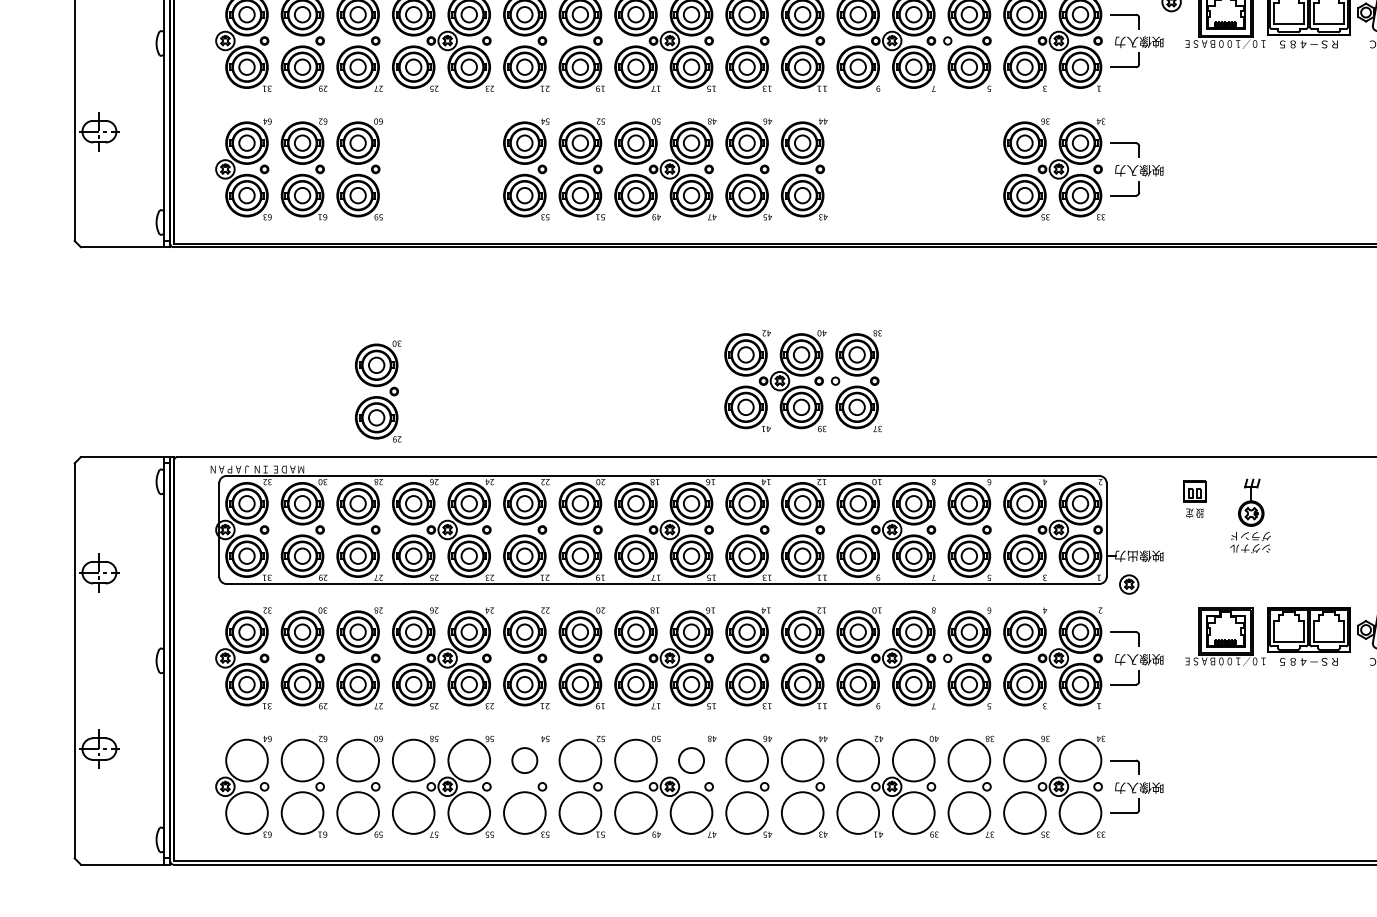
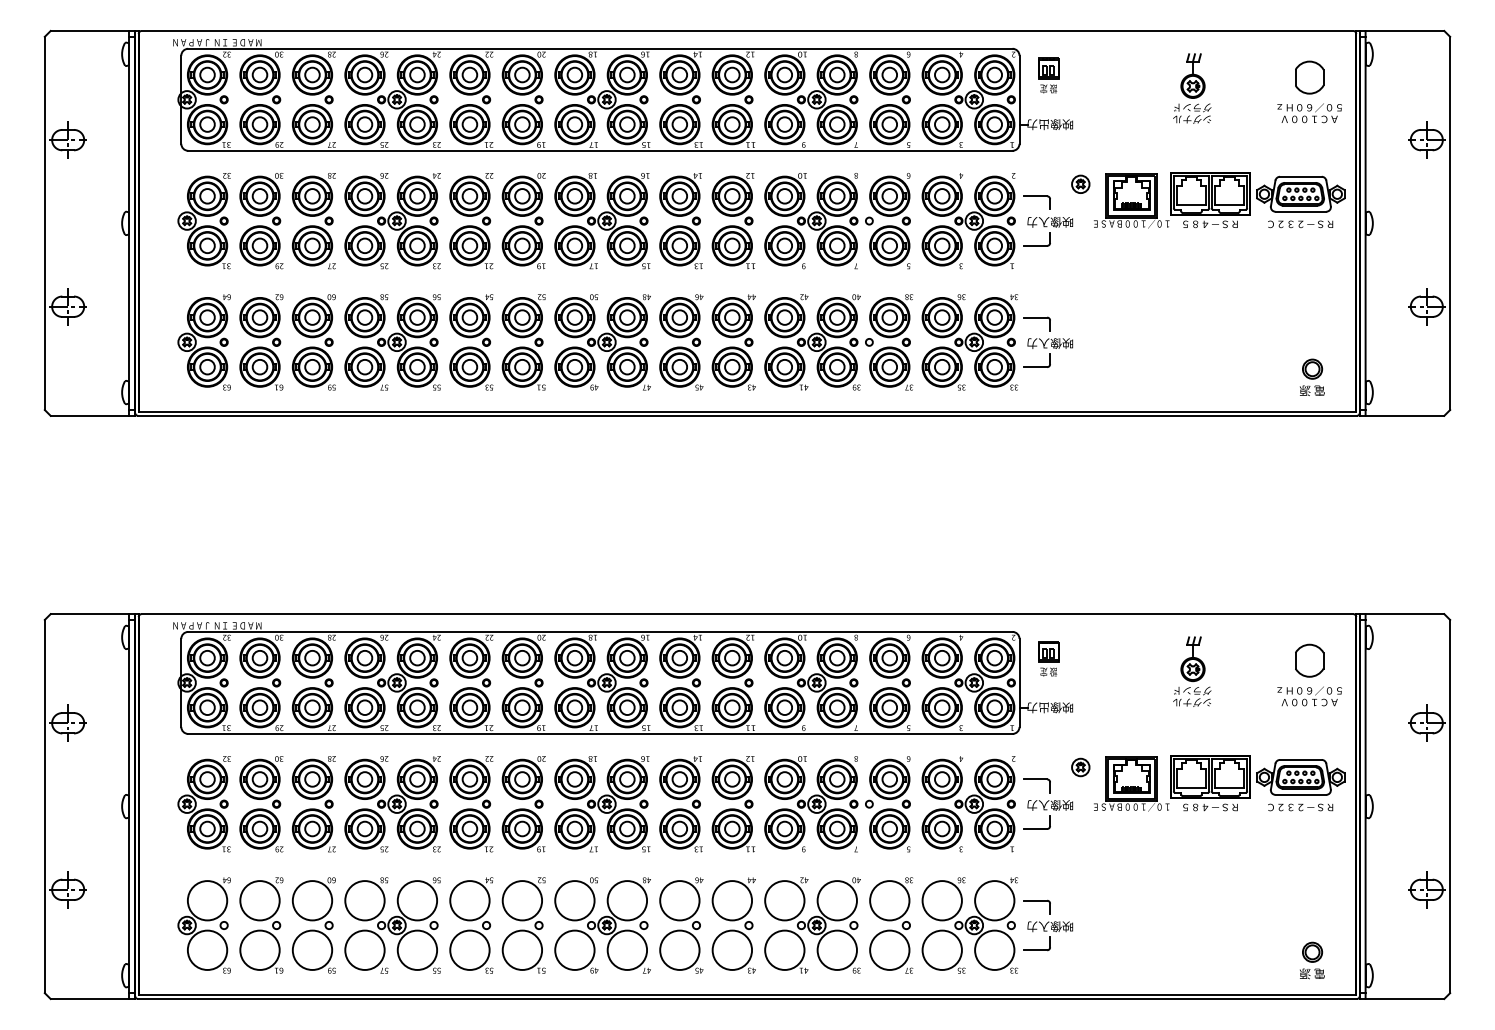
part: (442, 169) -> (392, 342), added
part: (802, 381) -> (838, 342), moved
part: (378, 391) -> (331, 552), removed
part: (1194, 498) -> (1048, 658), moved
part: (1250, 515) -> (1192, 671), moved
part: (1128, 584) -> (1080, 767), moved
circle: (524, 760) -> (469, 900), size x1.67
circle: (691, 760) -> (627, 900), size x1.67

